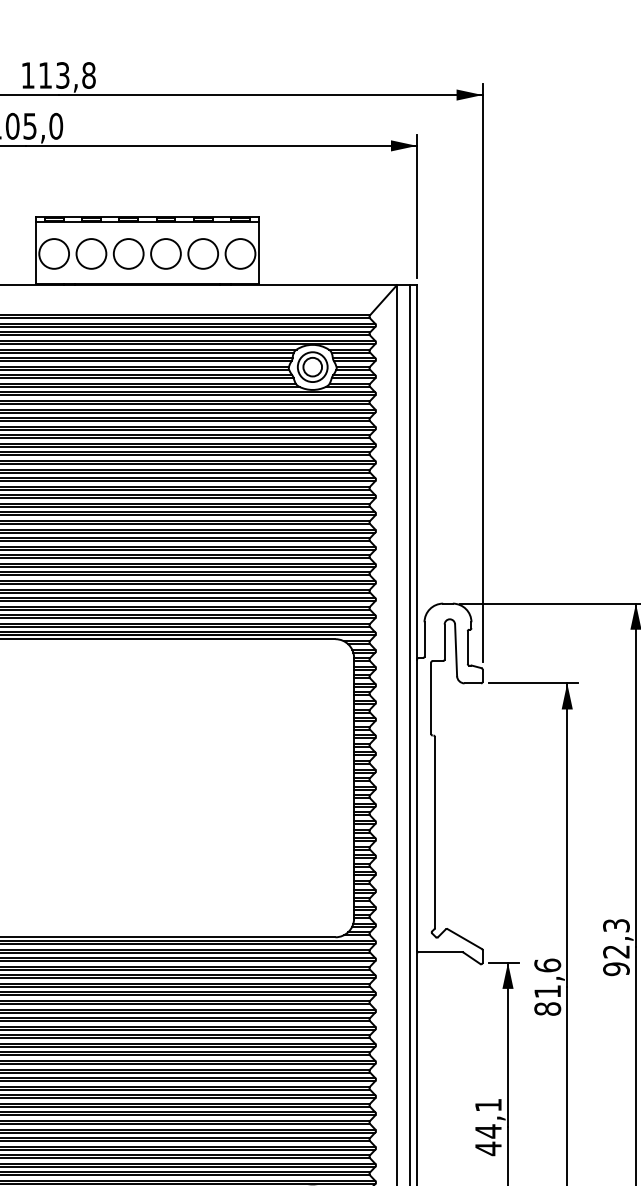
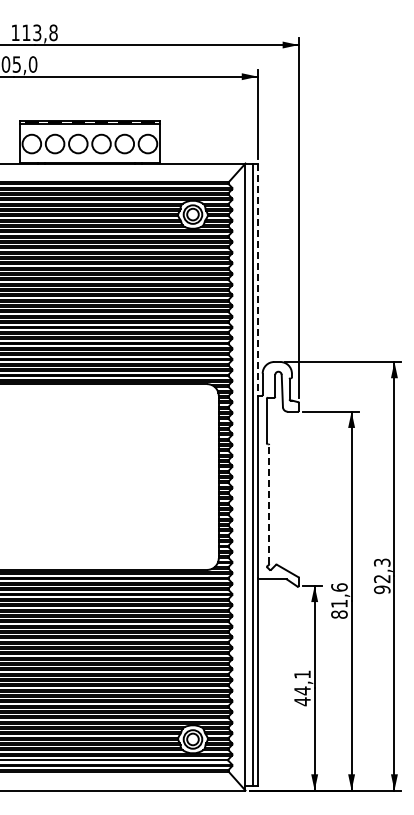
line: (417, 472) -> (258, 280), solid -> dashed
line: (435, 832) -> (269, 504), solid -> dashed

